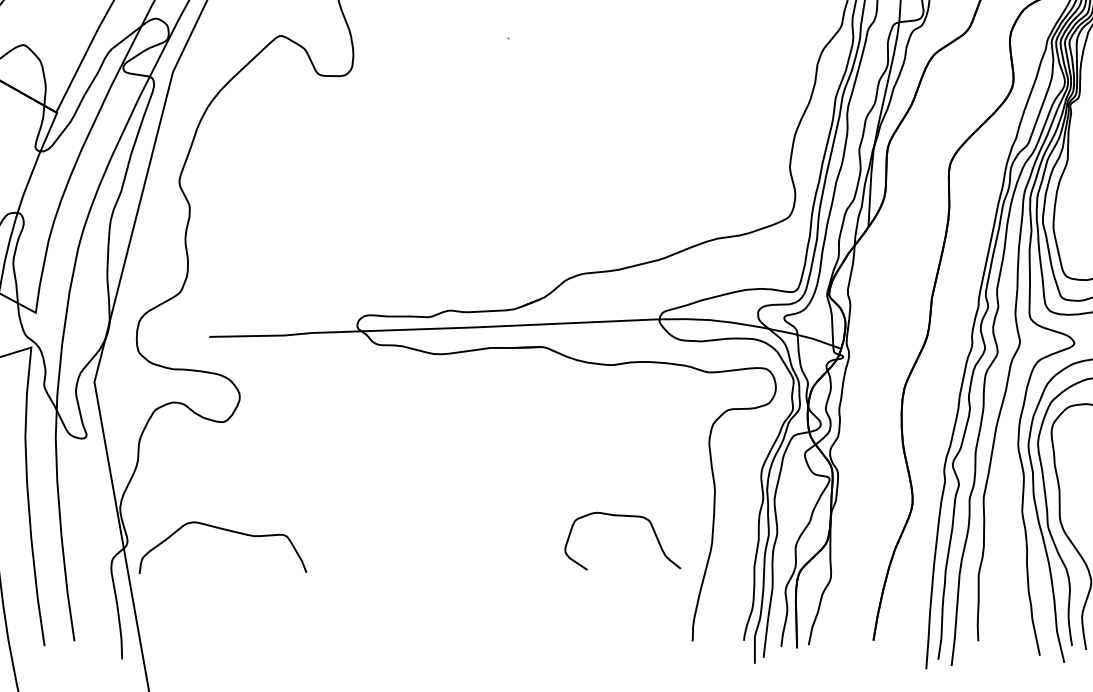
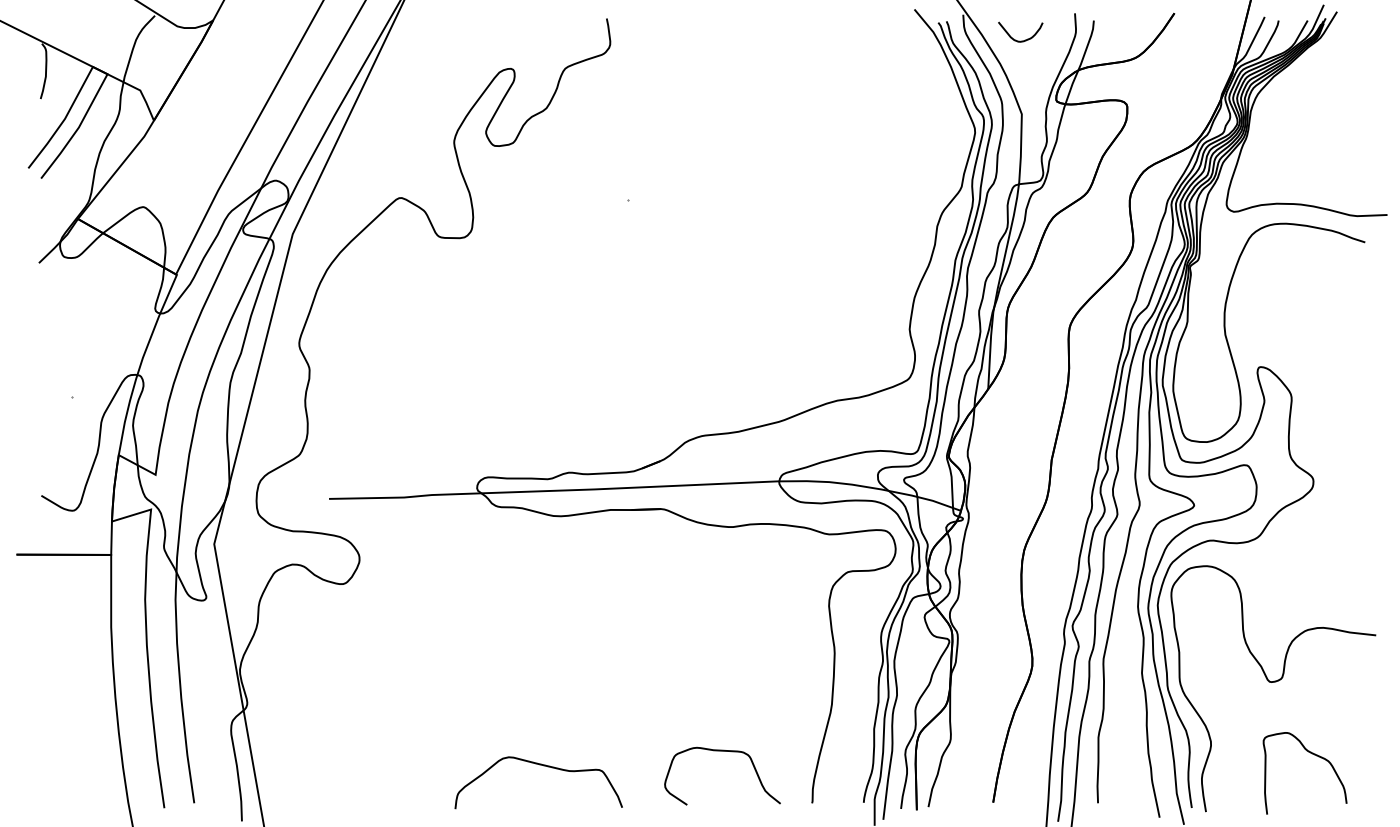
curve: (622, 516) -> (722, 751), moved
curve: (227, 531) -> (543, 766), moved

